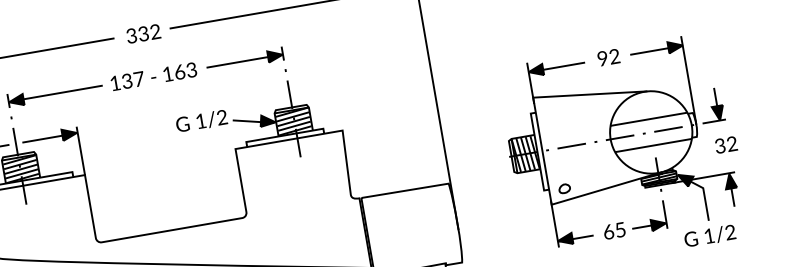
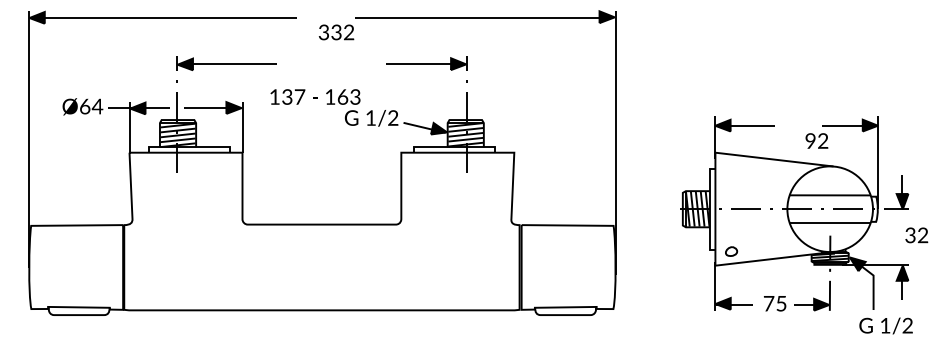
text: (143, 33) -> (336, 32), moved
text: (608, 57) -> (816, 140), moved
text: (153, 76) -> (315, 96), moved
text: (725, 145) -> (916, 235), moved
text: (608, 231) -> (768, 303), 65 -> 75
text: (709, 235) -> (885, 325), moved

